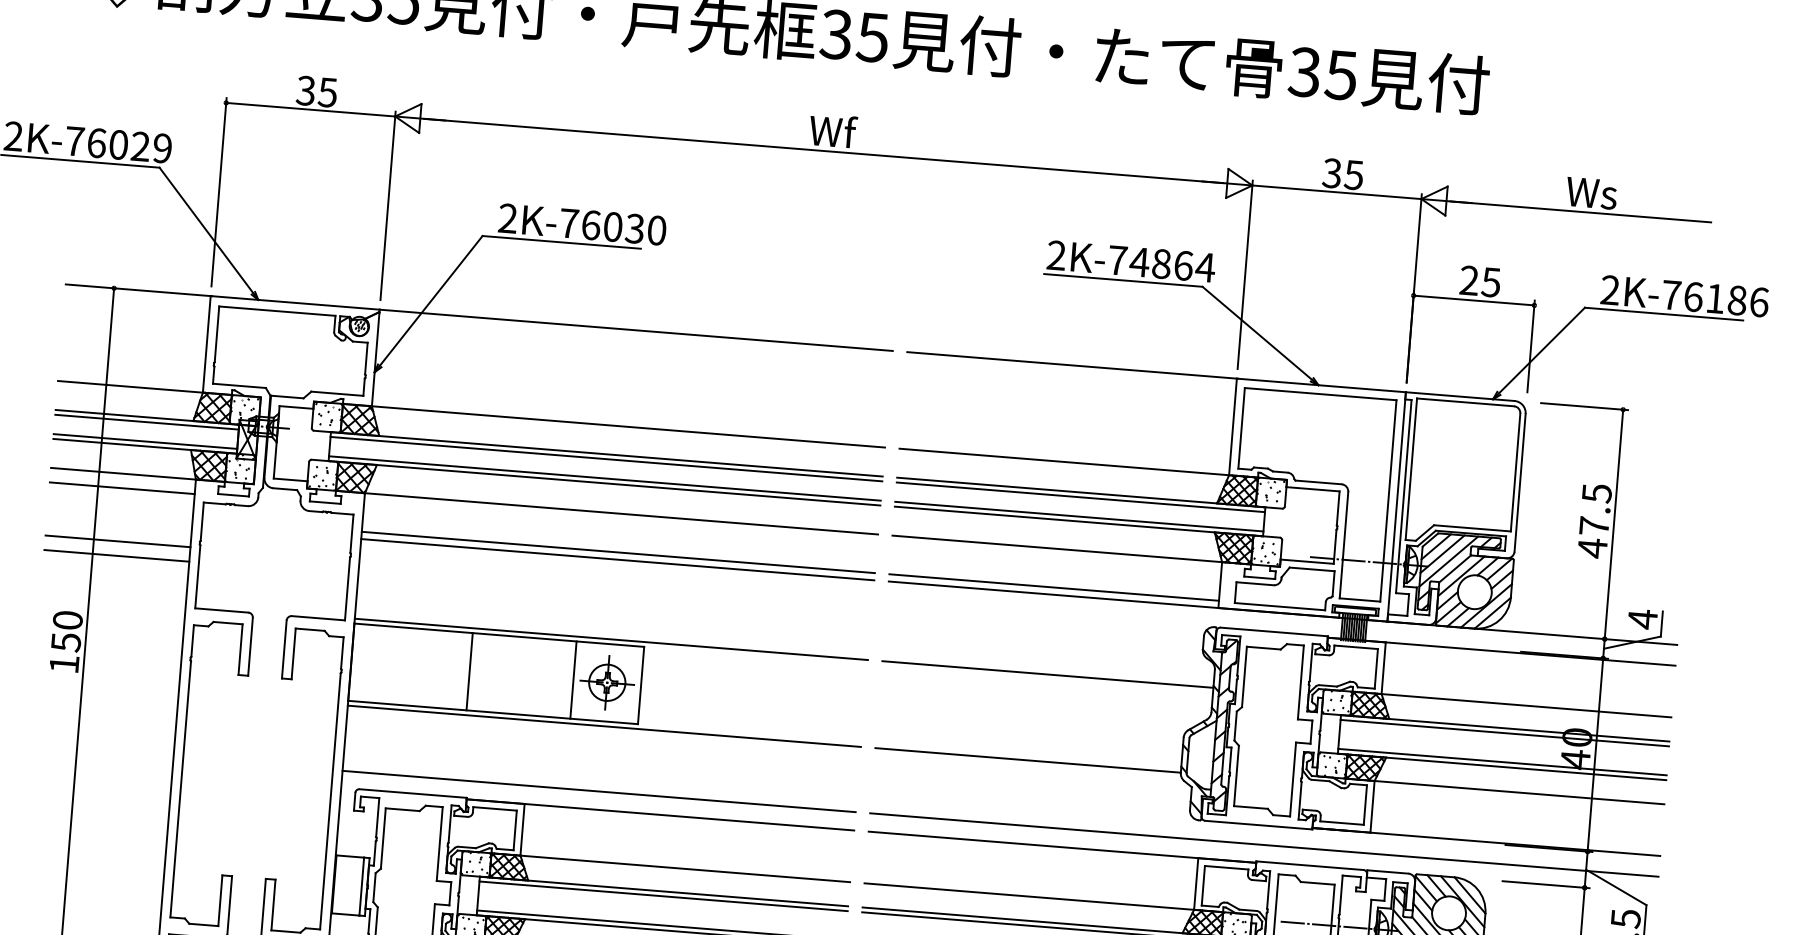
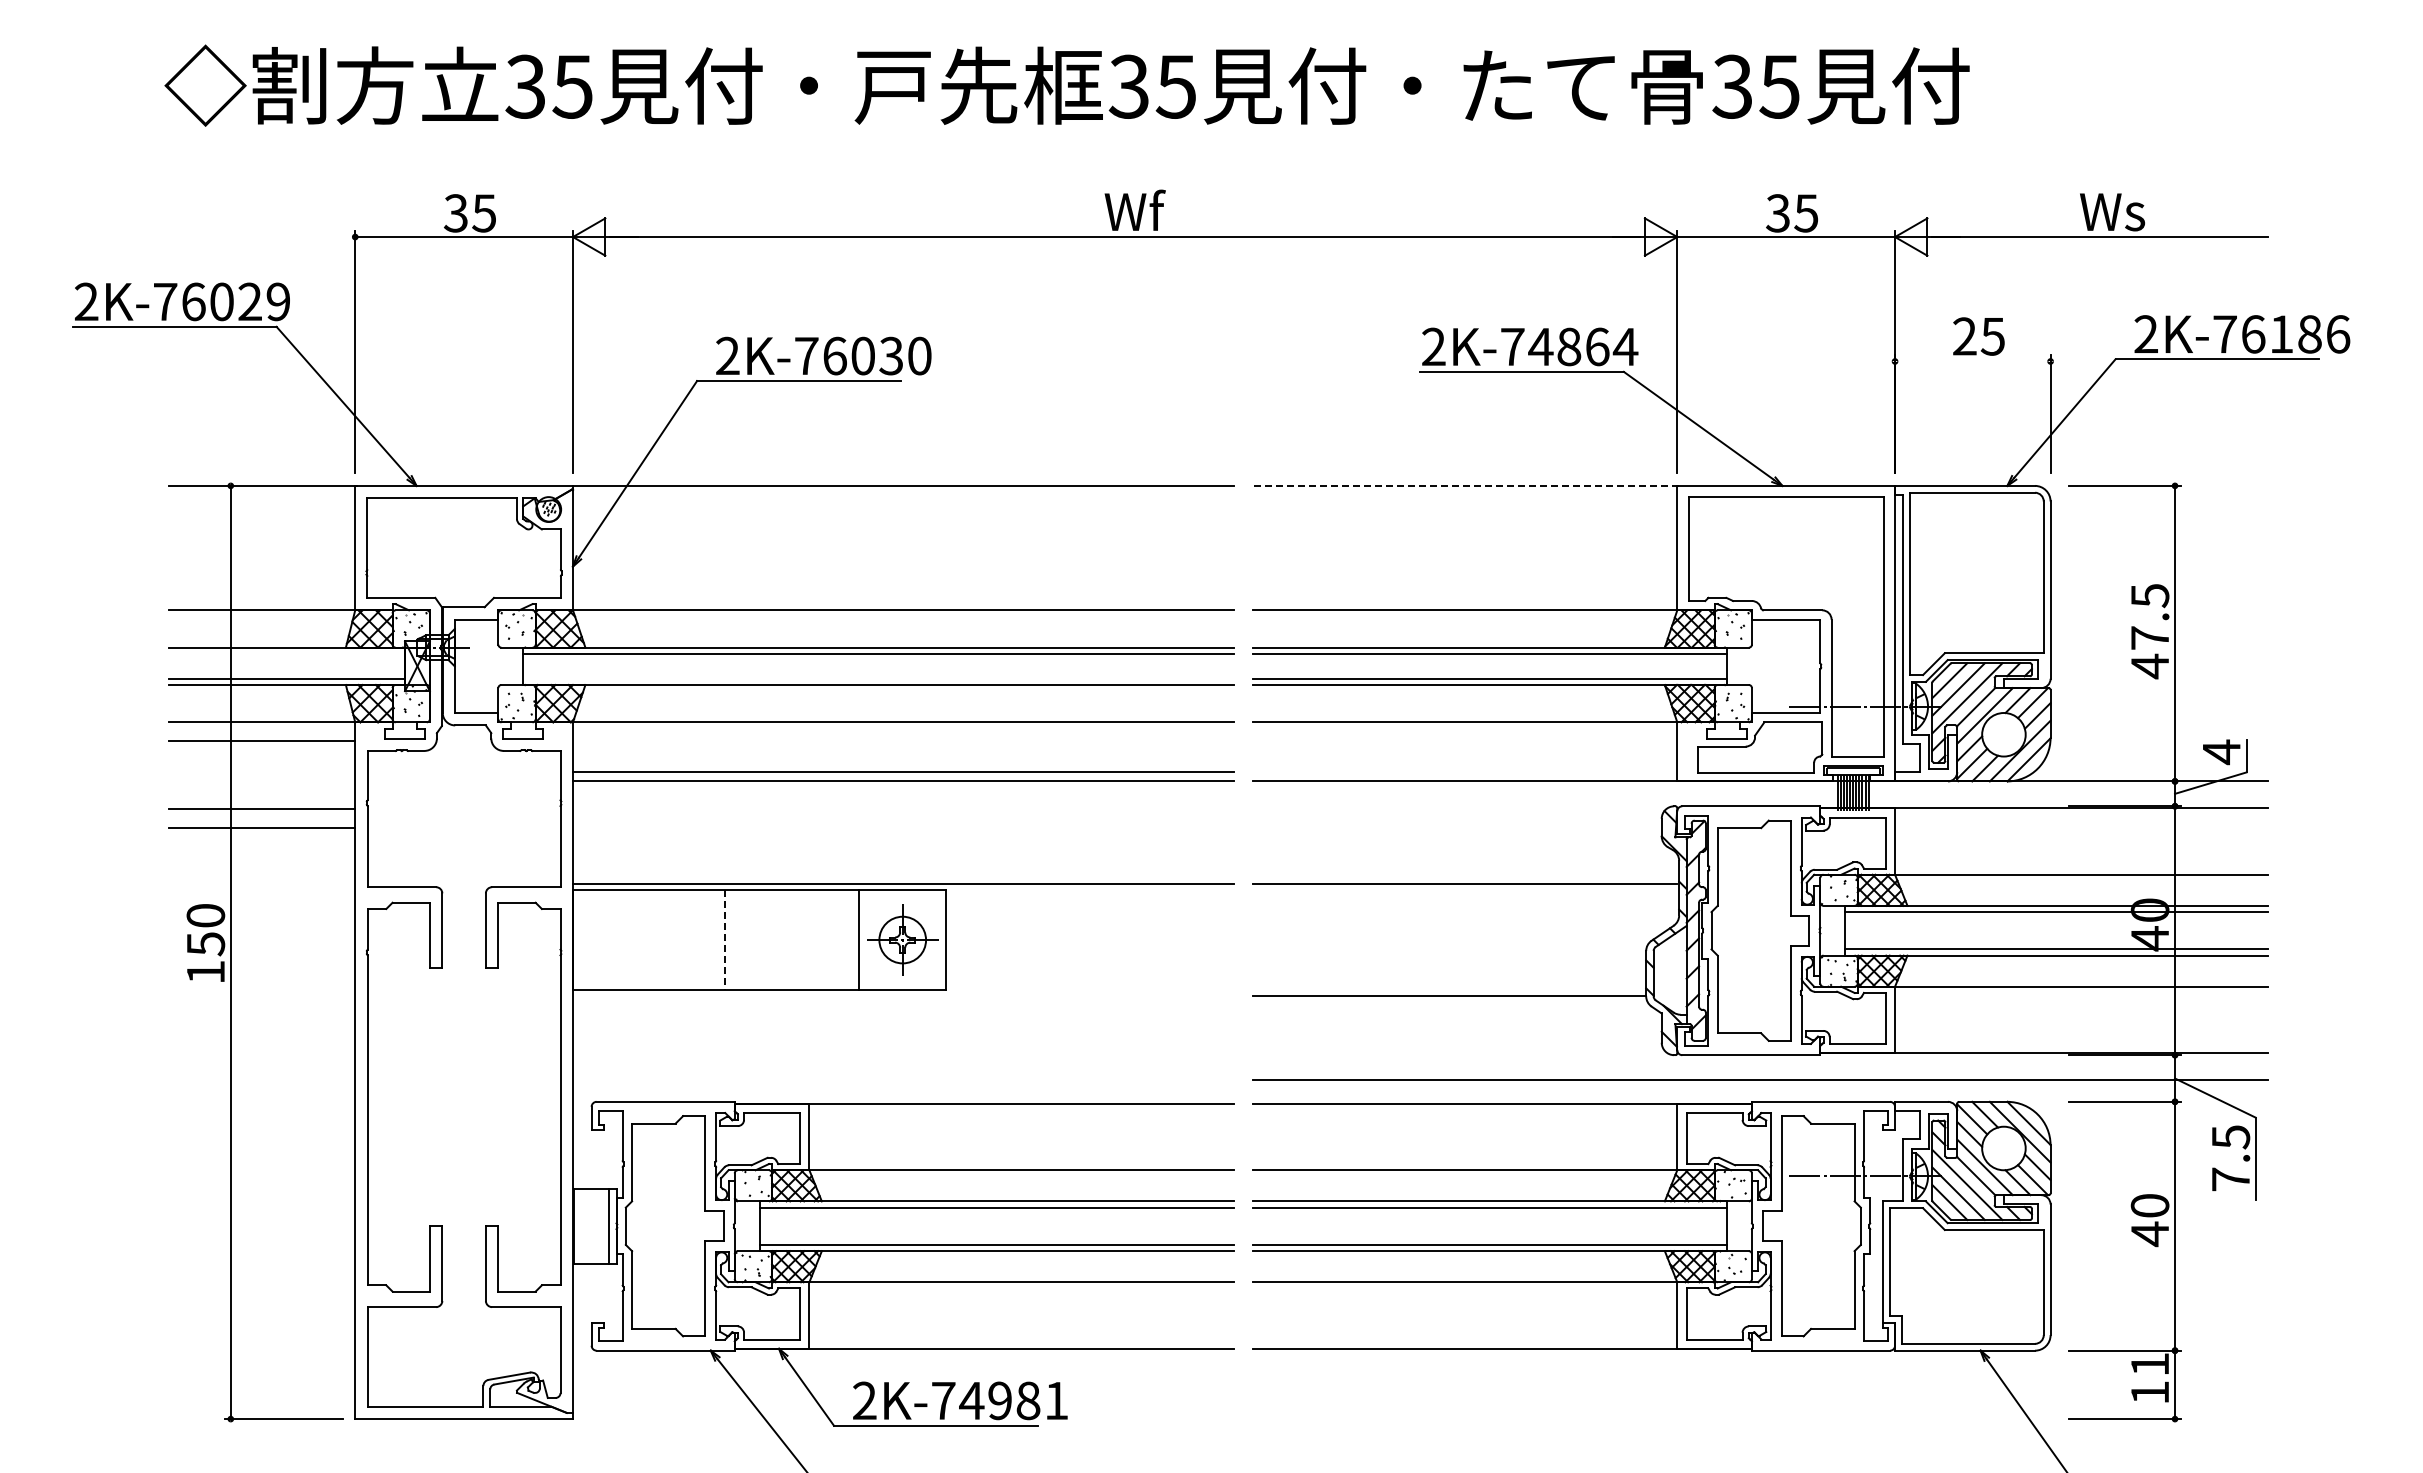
line: (1473, 300) -> (1972, 361), removed
line: (1072, 365) -> (1465, 485), solid -> dashed
line: (146, 421) -> (286, 653), removed
line: (604, 478) -> (878, 678), removed
line: (1053, 587) -> (1464, 772), removed
line: (469, 672) -> (725, 940), solid -> dashed
line: (604, 726) -> (903, 996), removed
line: (599, 791) -> (903, 1080), removed

